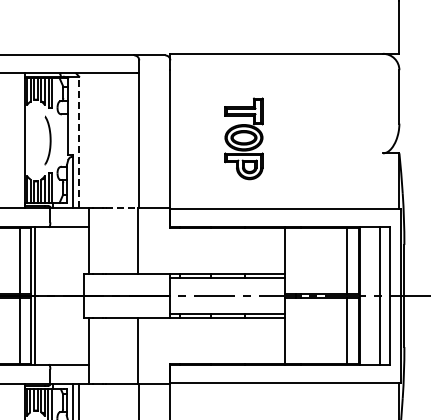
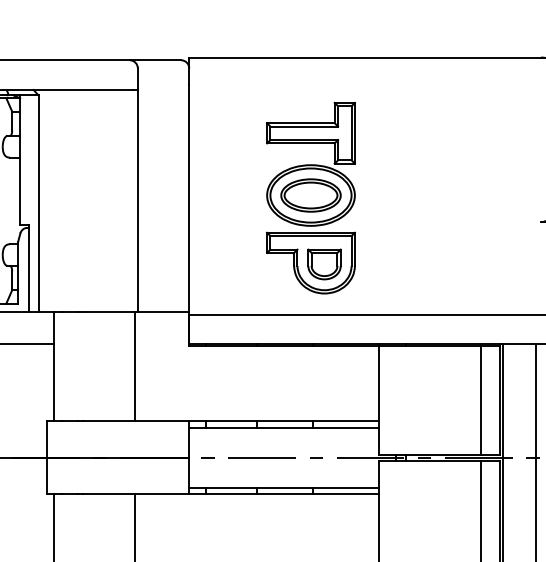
part: (243, 138) -> (310, 197), size x1.43
line: (79, 141) -> (39, 202), dashed -> solid
line: (121, 207) -> (108, 311), dashed -> solid

